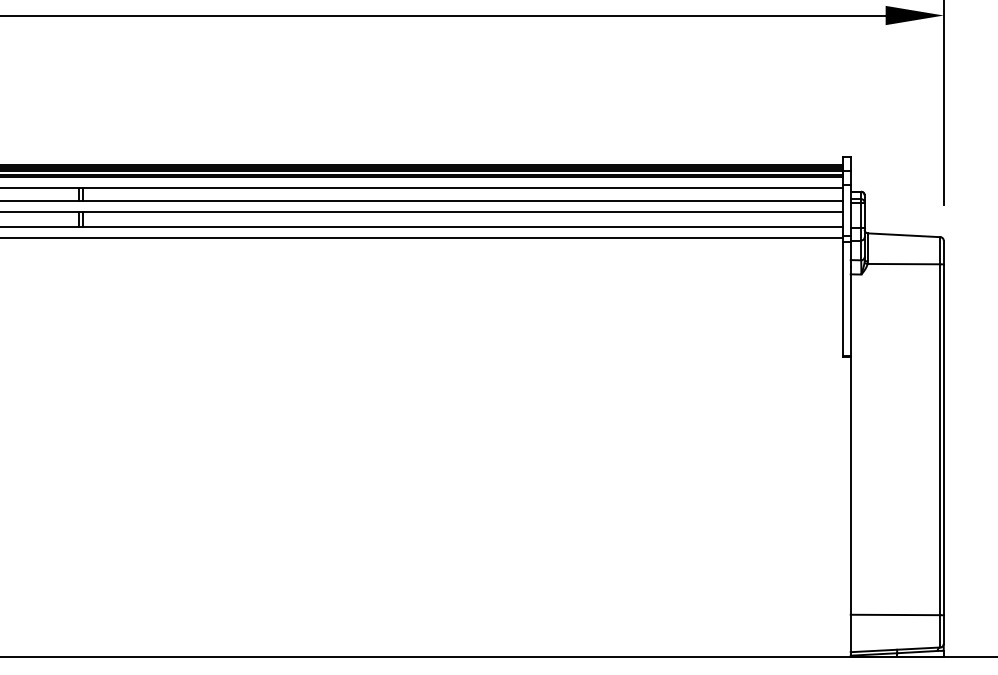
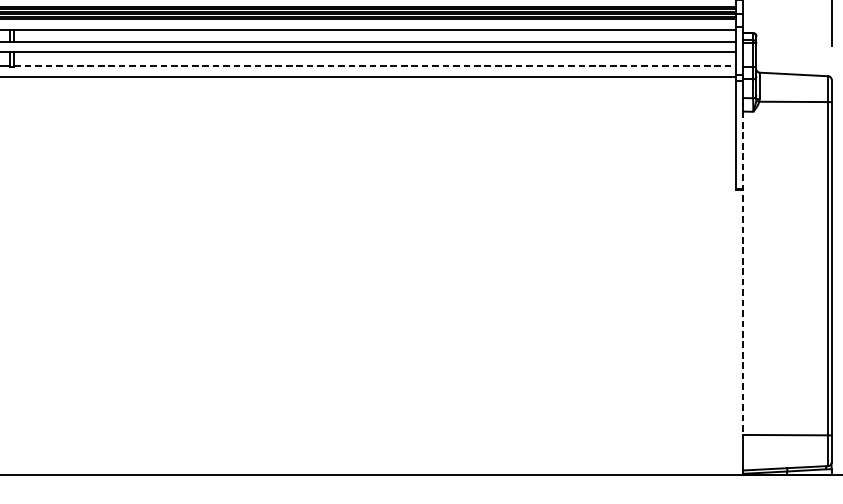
line: (463, 226) -> (375, 66), solid -> dashed
line: (850, 445) -> (742, 274), solid -> dashed

